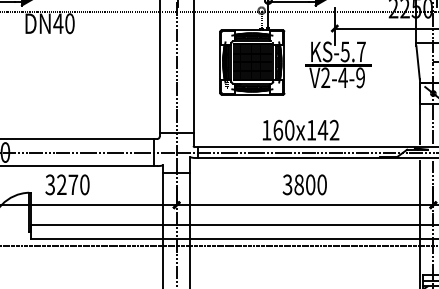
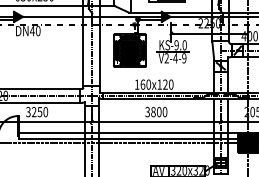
text: (352, 52) -> (180, 45), KS-5.7 -> KS-9.0
text: (327, 129) -> (167, 84), 160x142 -> 160x120
text: (72, 185) -> (39, 112), 3270 -> 3250

